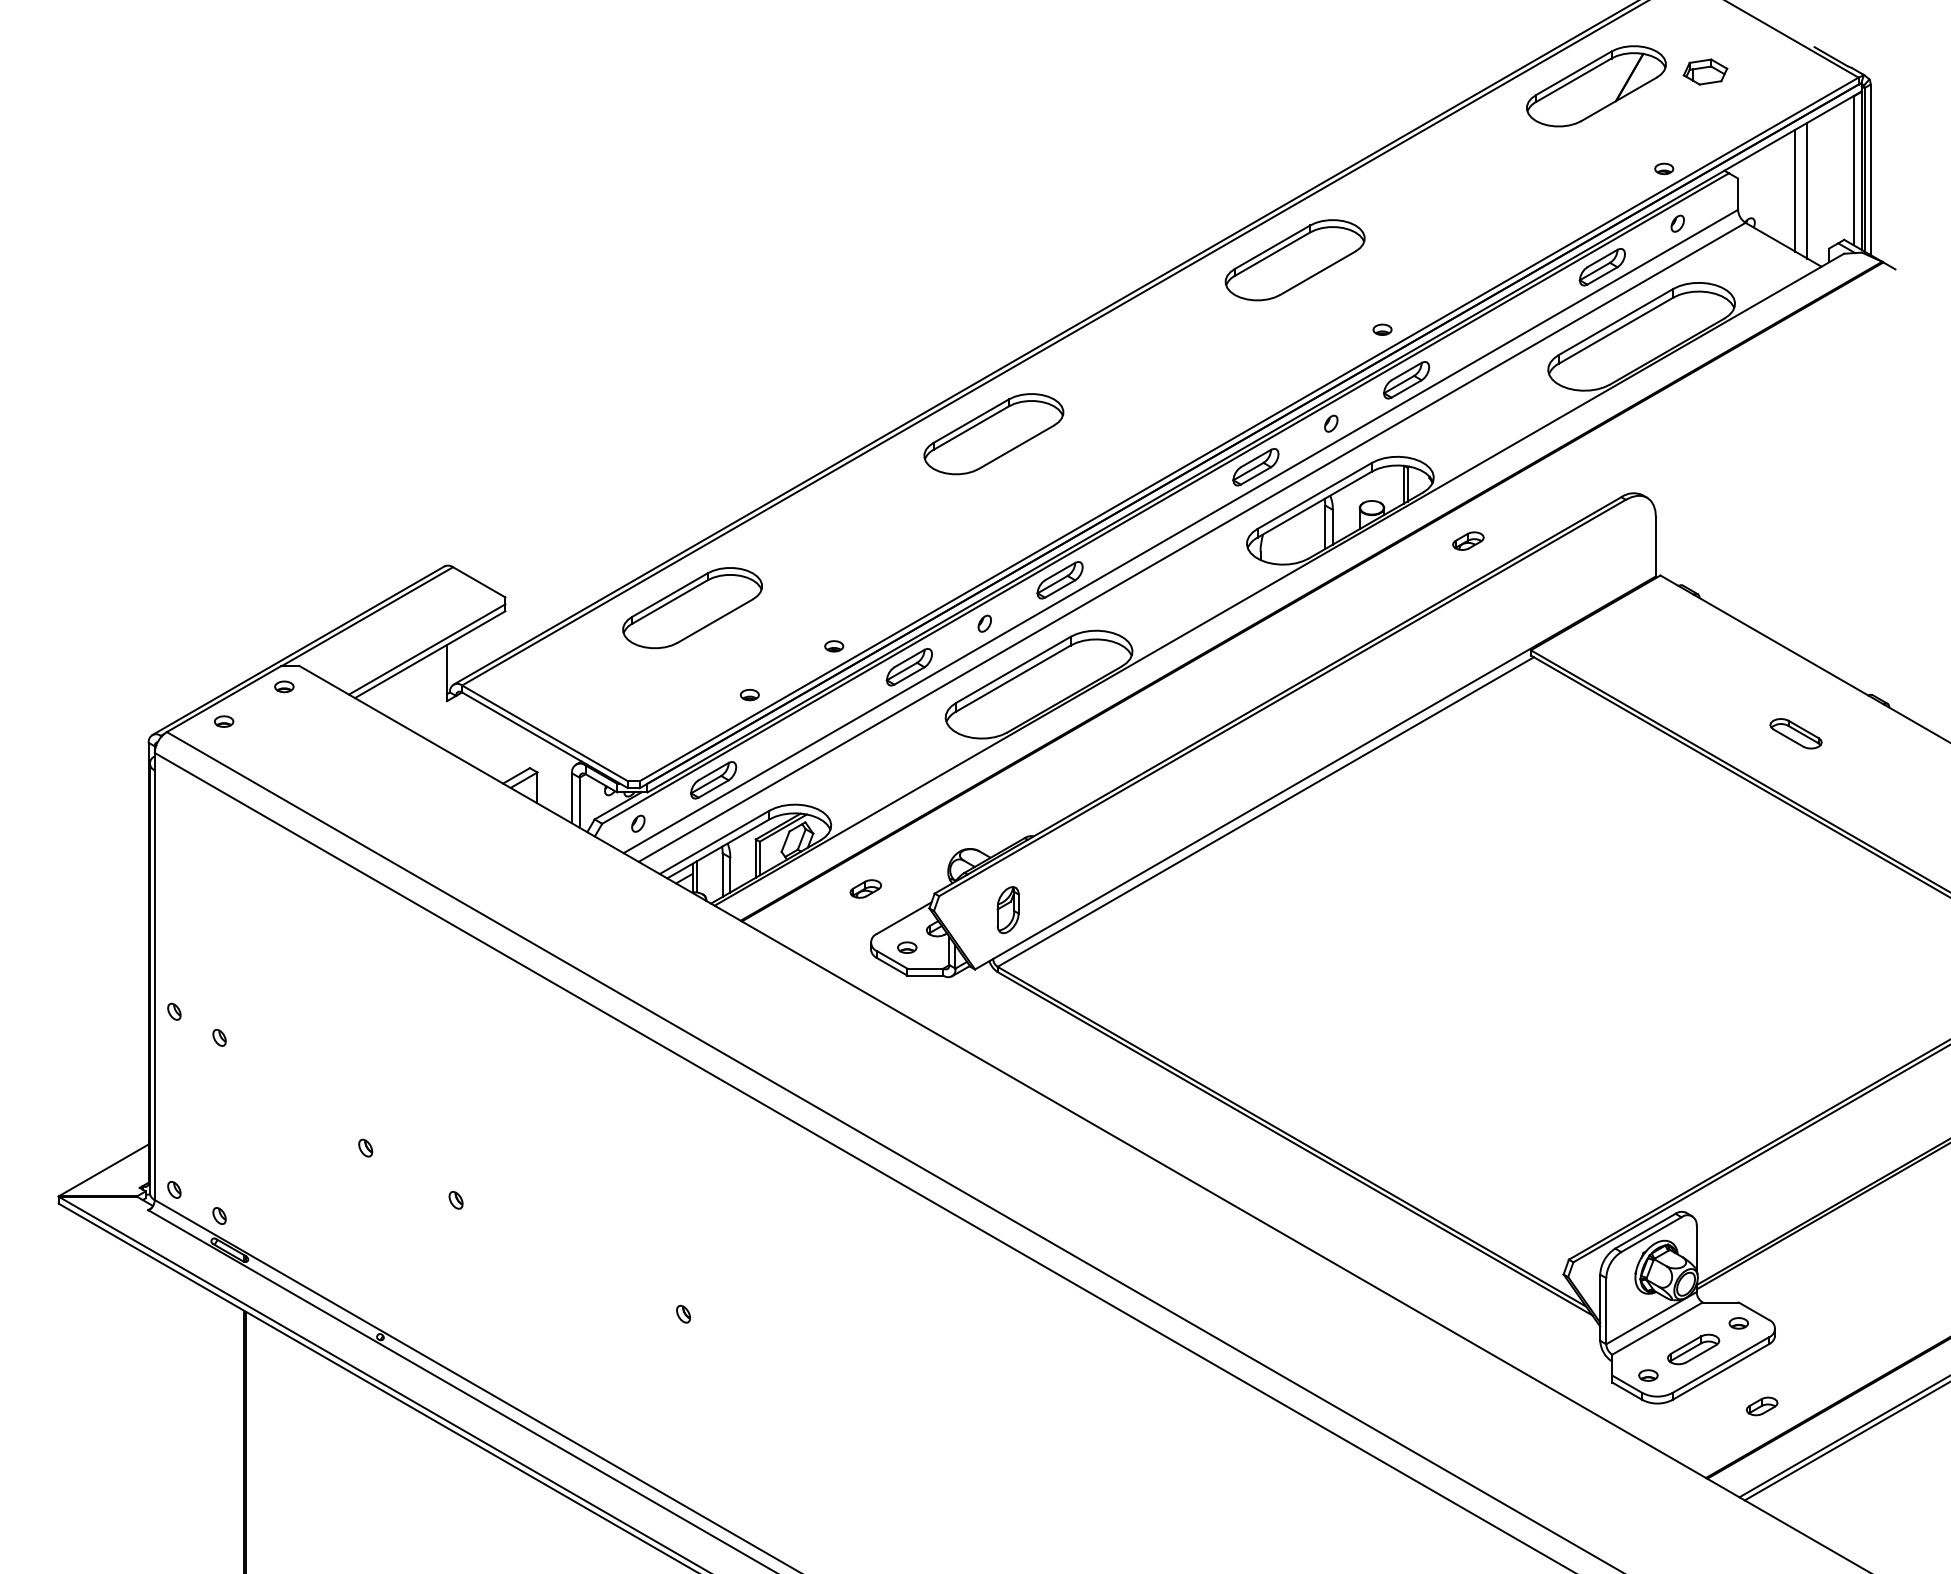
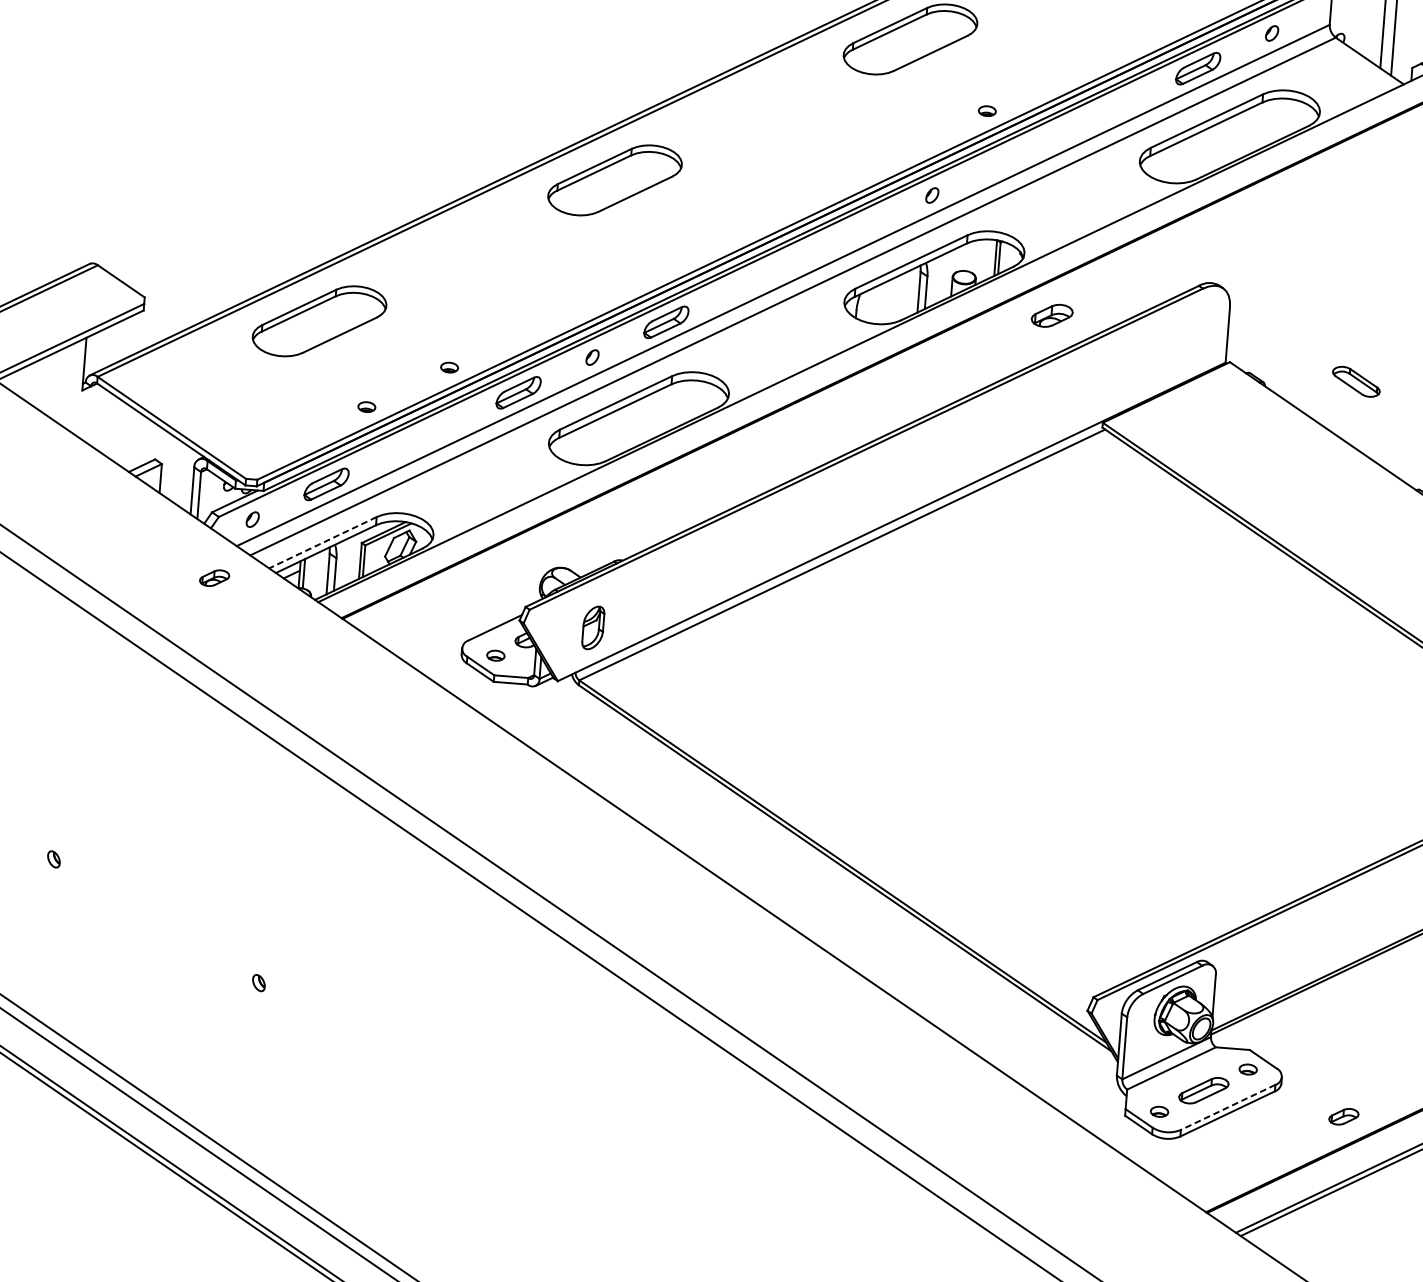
part: (1406, 380) -> (1006, 160), removed
part: (1255, 467) -> (858, 230), removed
part: (1468, 540) -> (1052, 315), size x1.4
part: (1795, 733) -> (1355, 381), moved
line: (714, 842) -> (322, 542), solid -> dashed
part: (865, 888) -> (214, 577), moved
line: (1720, 1365) -> (1227, 1107), solid -> dashed
part: (1762, 1406) -> (1344, 1116), moved

